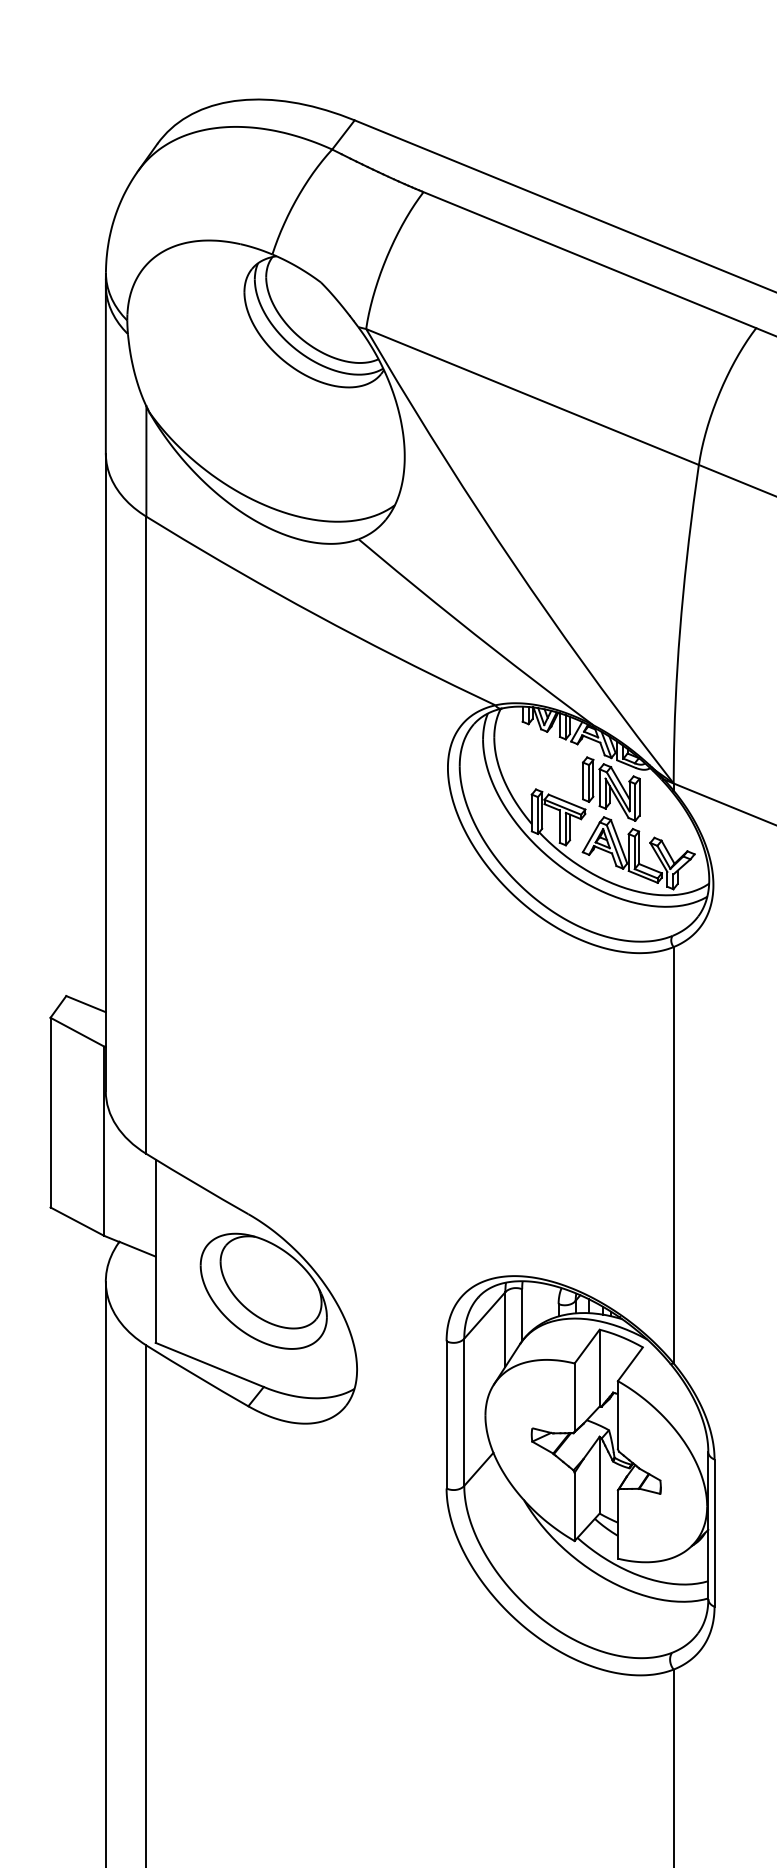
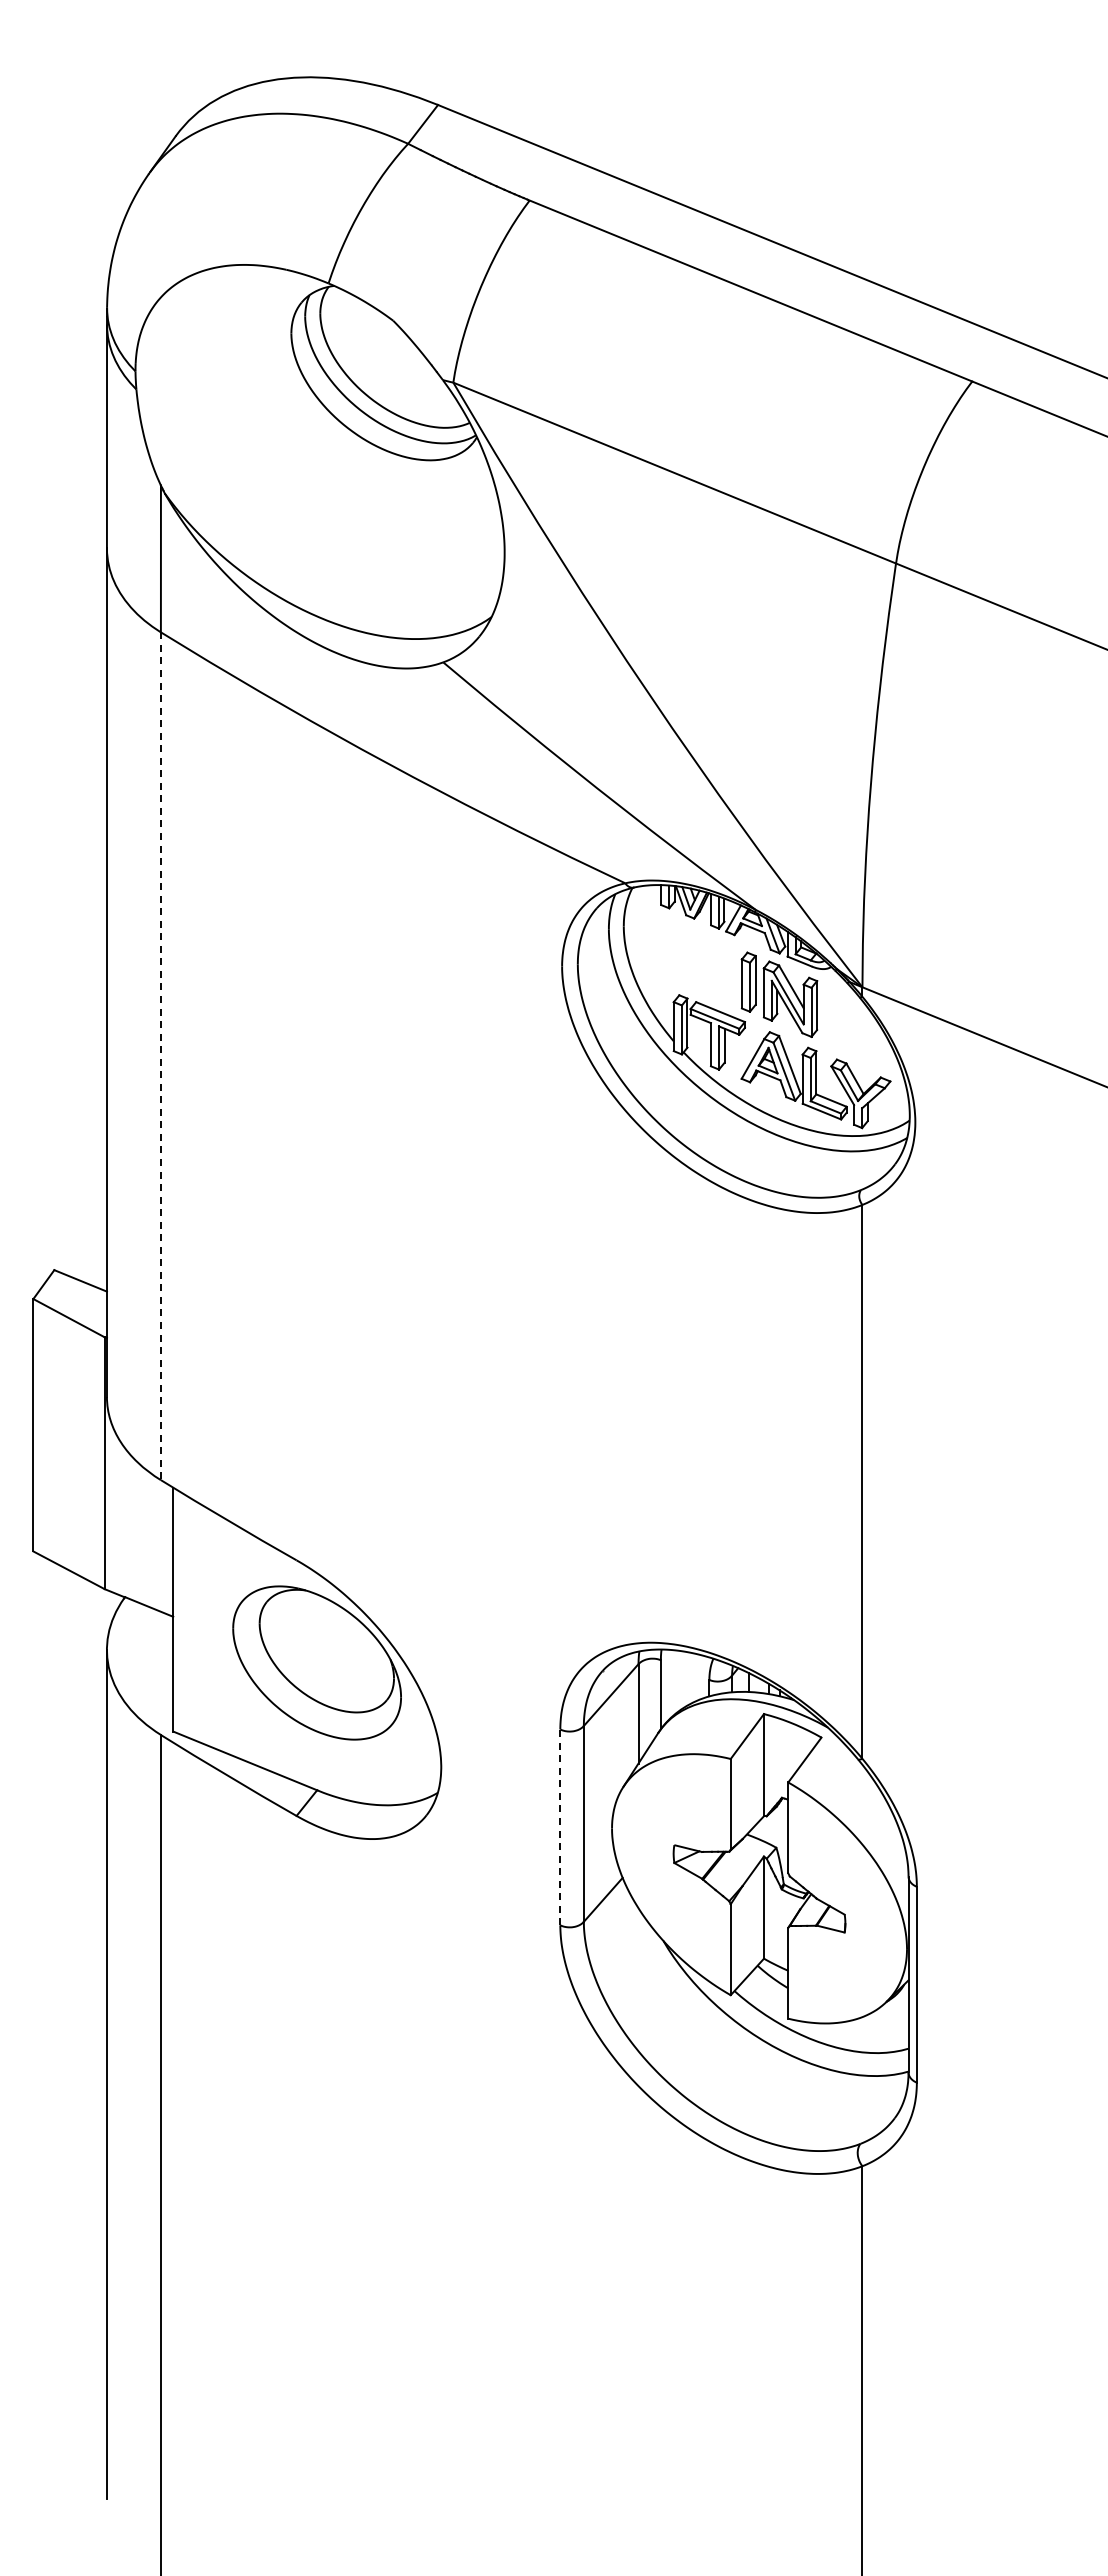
line: (146, 835) -> (160, 1056), solid -> dashed
line: (446, 1414) -> (560, 1827), solid -> dashed

